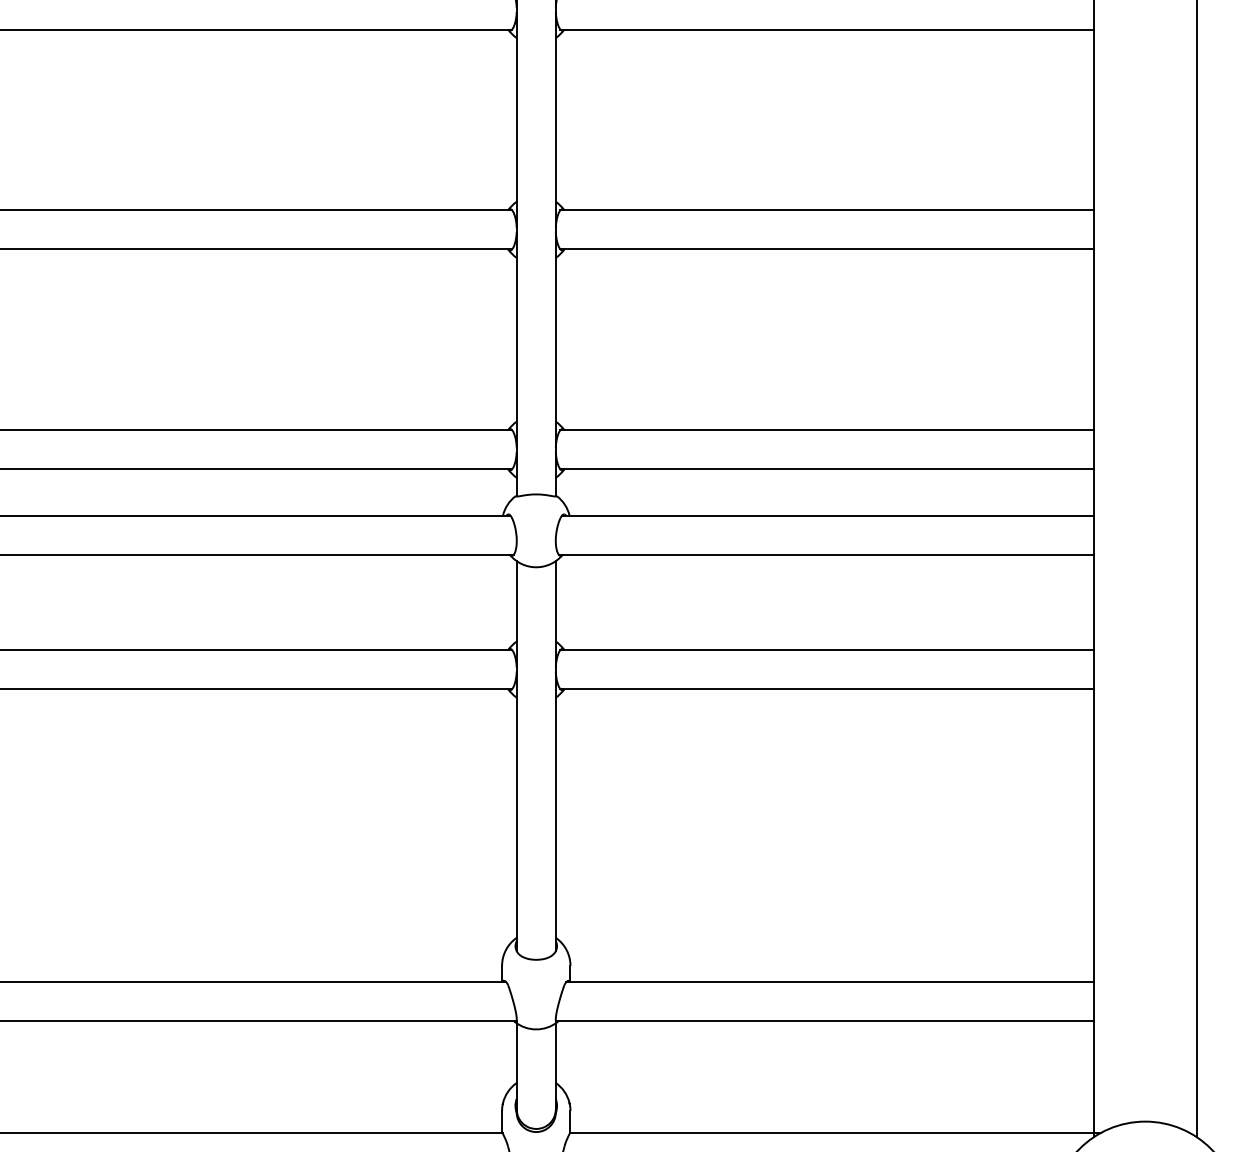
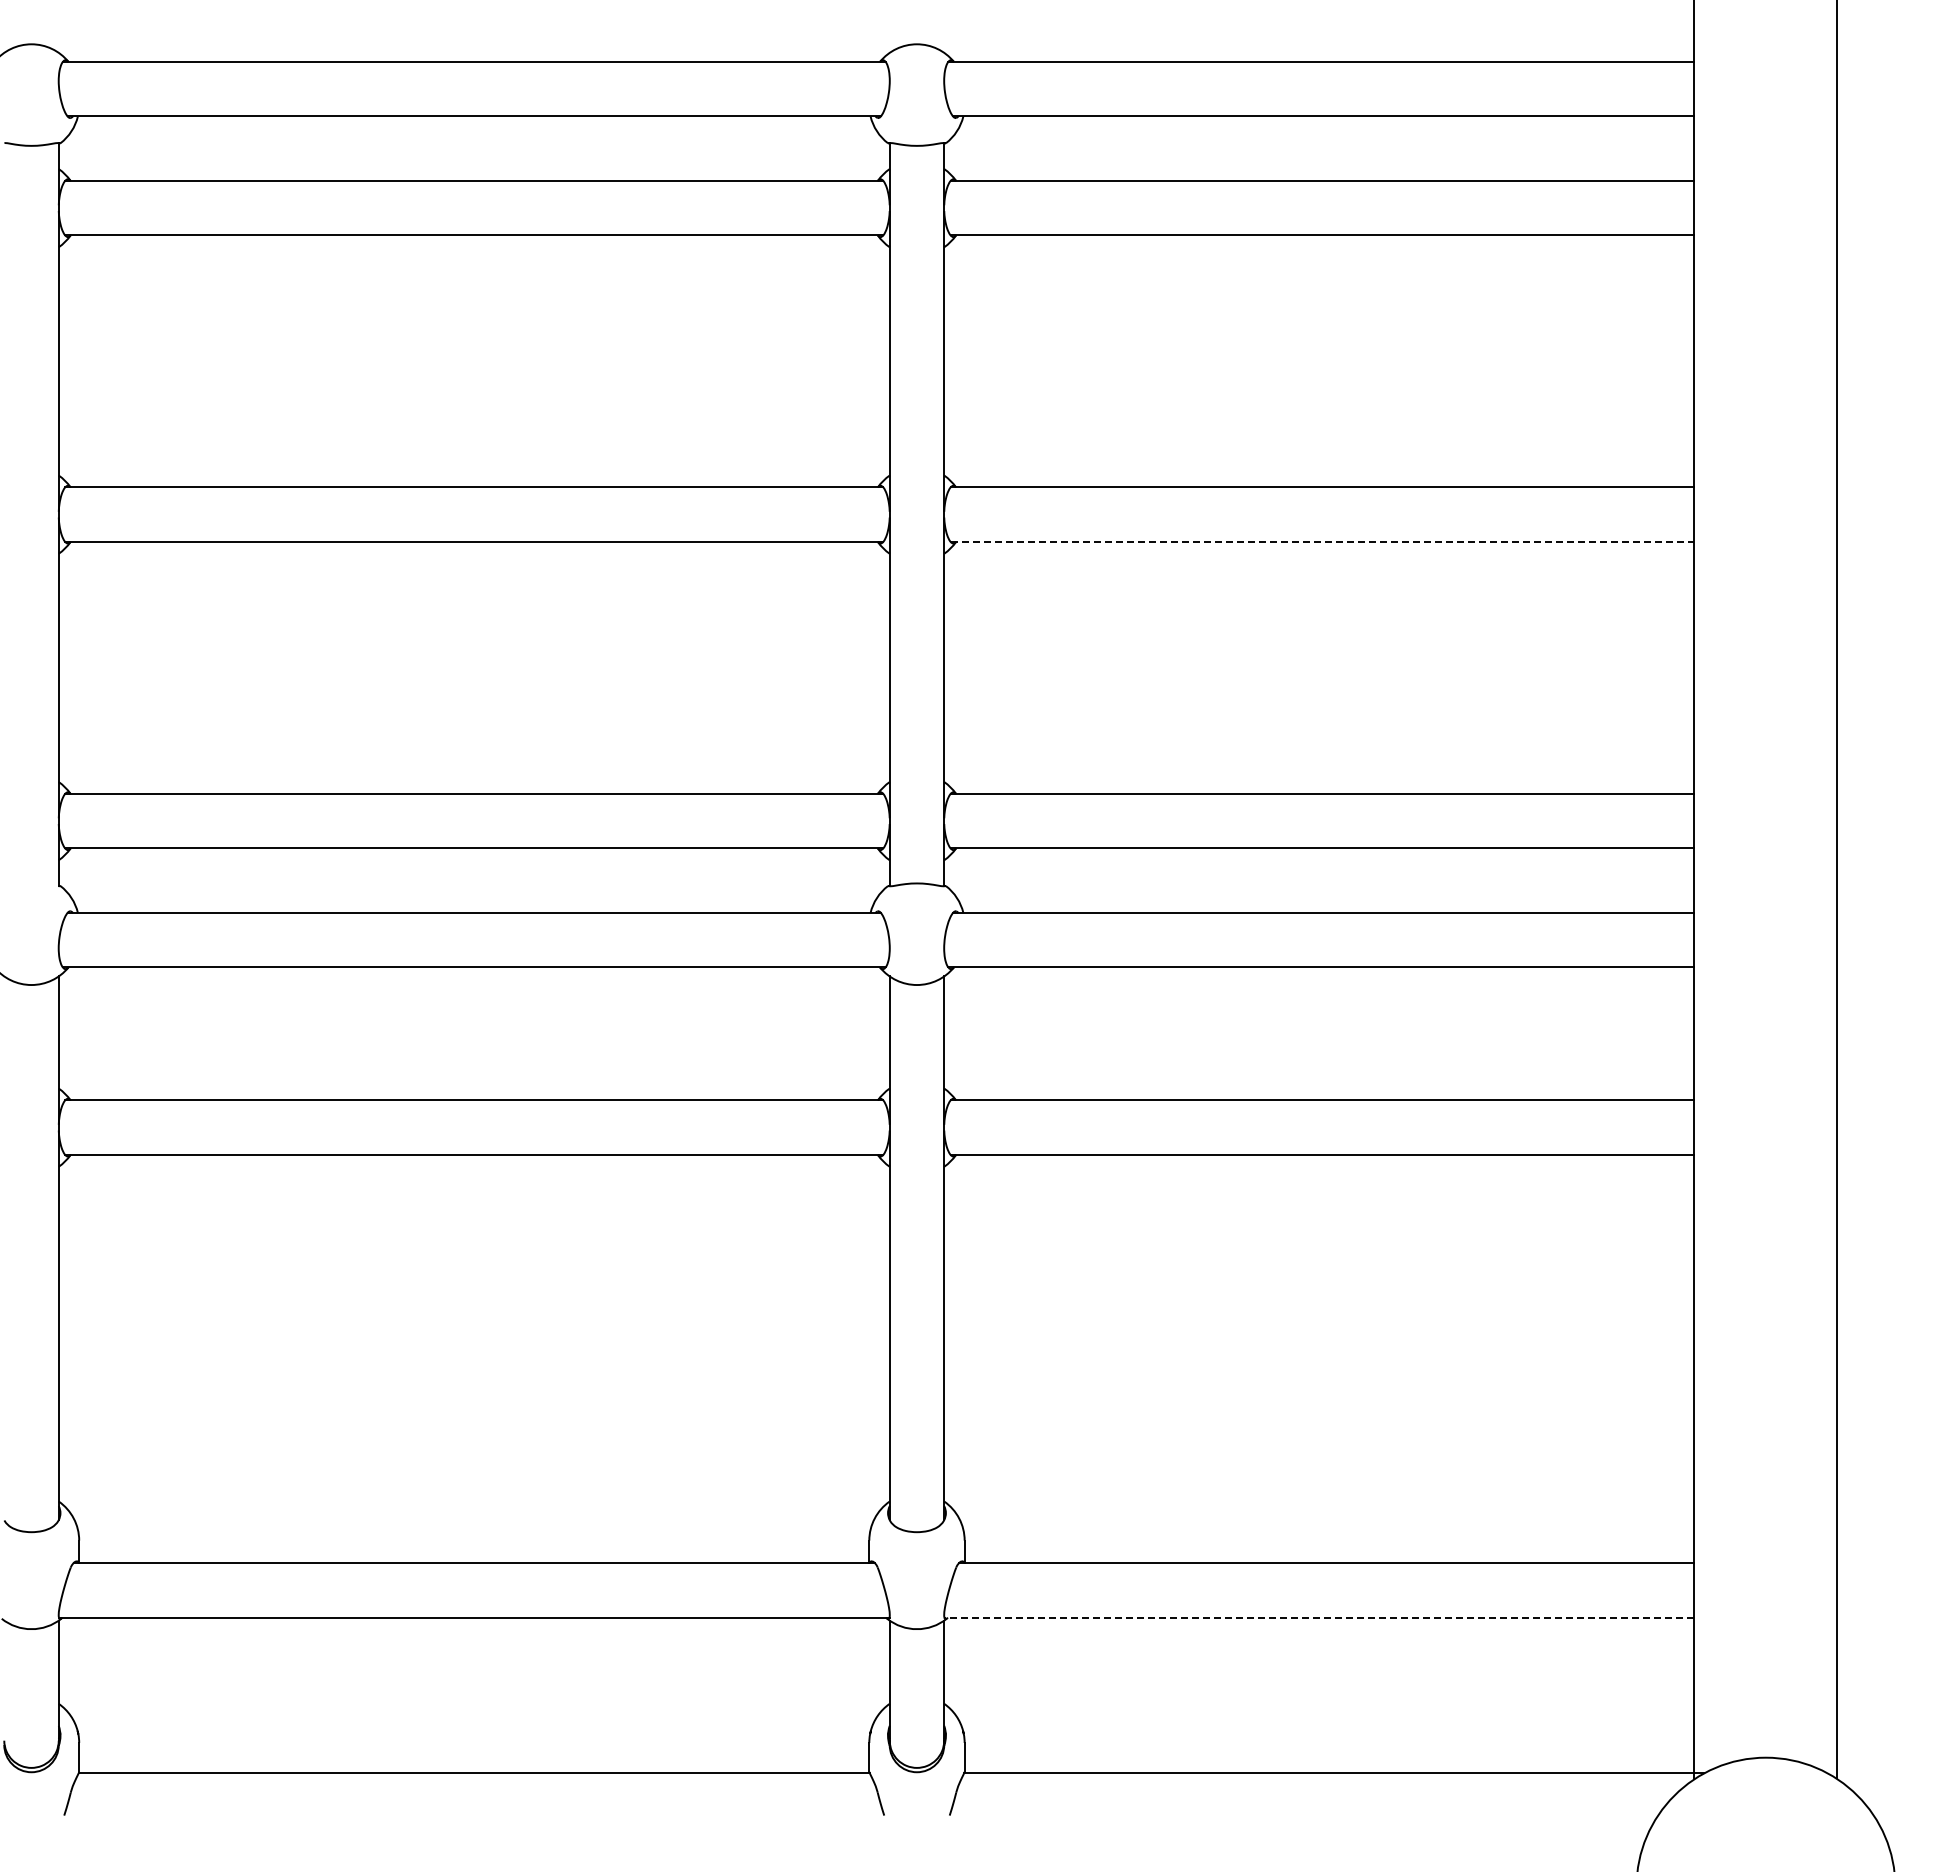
line: (827, 249) -> (1322, 541), solid -> dashed
line: (824, 1021) -> (1318, 1617), solid -> dashed

